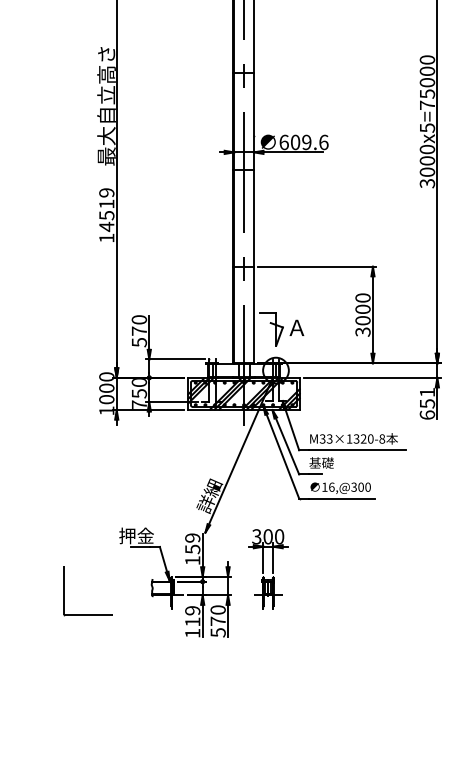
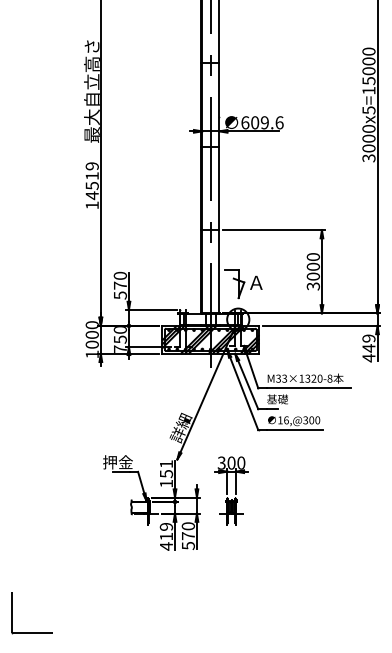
text: (426, 105) -> (368, 90), 3000x5=75000 -> 3000x5=15000
text: (426, 403) -> (368, 348), 651 -> 449
text: (192, 538) -> (166, 464), 159 -> 151
part: (65, 591) -> (12, 613), moved
text: (192, 633) -> (166, 546), 119 -> 419

